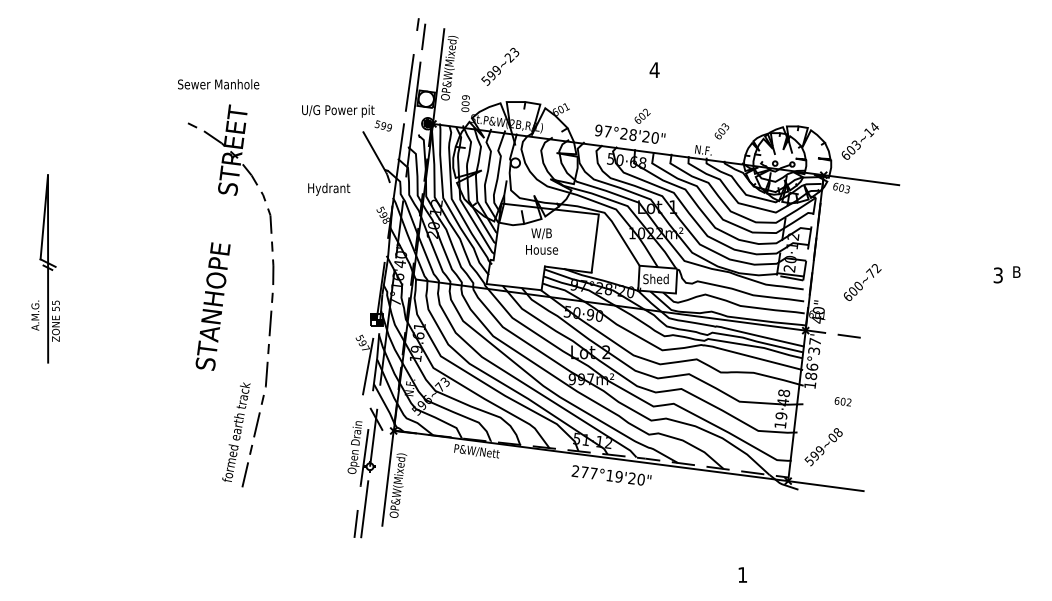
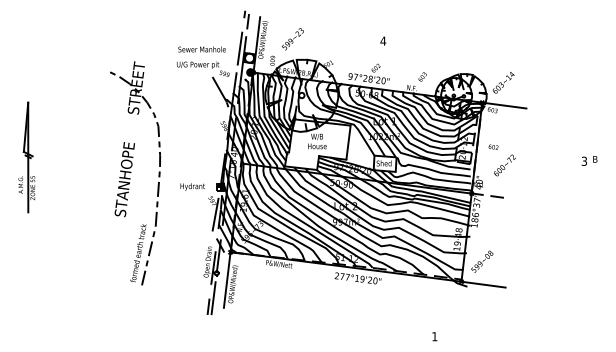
text: (217, 84) -> (201, 49), moved
text: (328, 188) -> (192, 186), moved
text: (842, 400) -> (493, 146), moved

